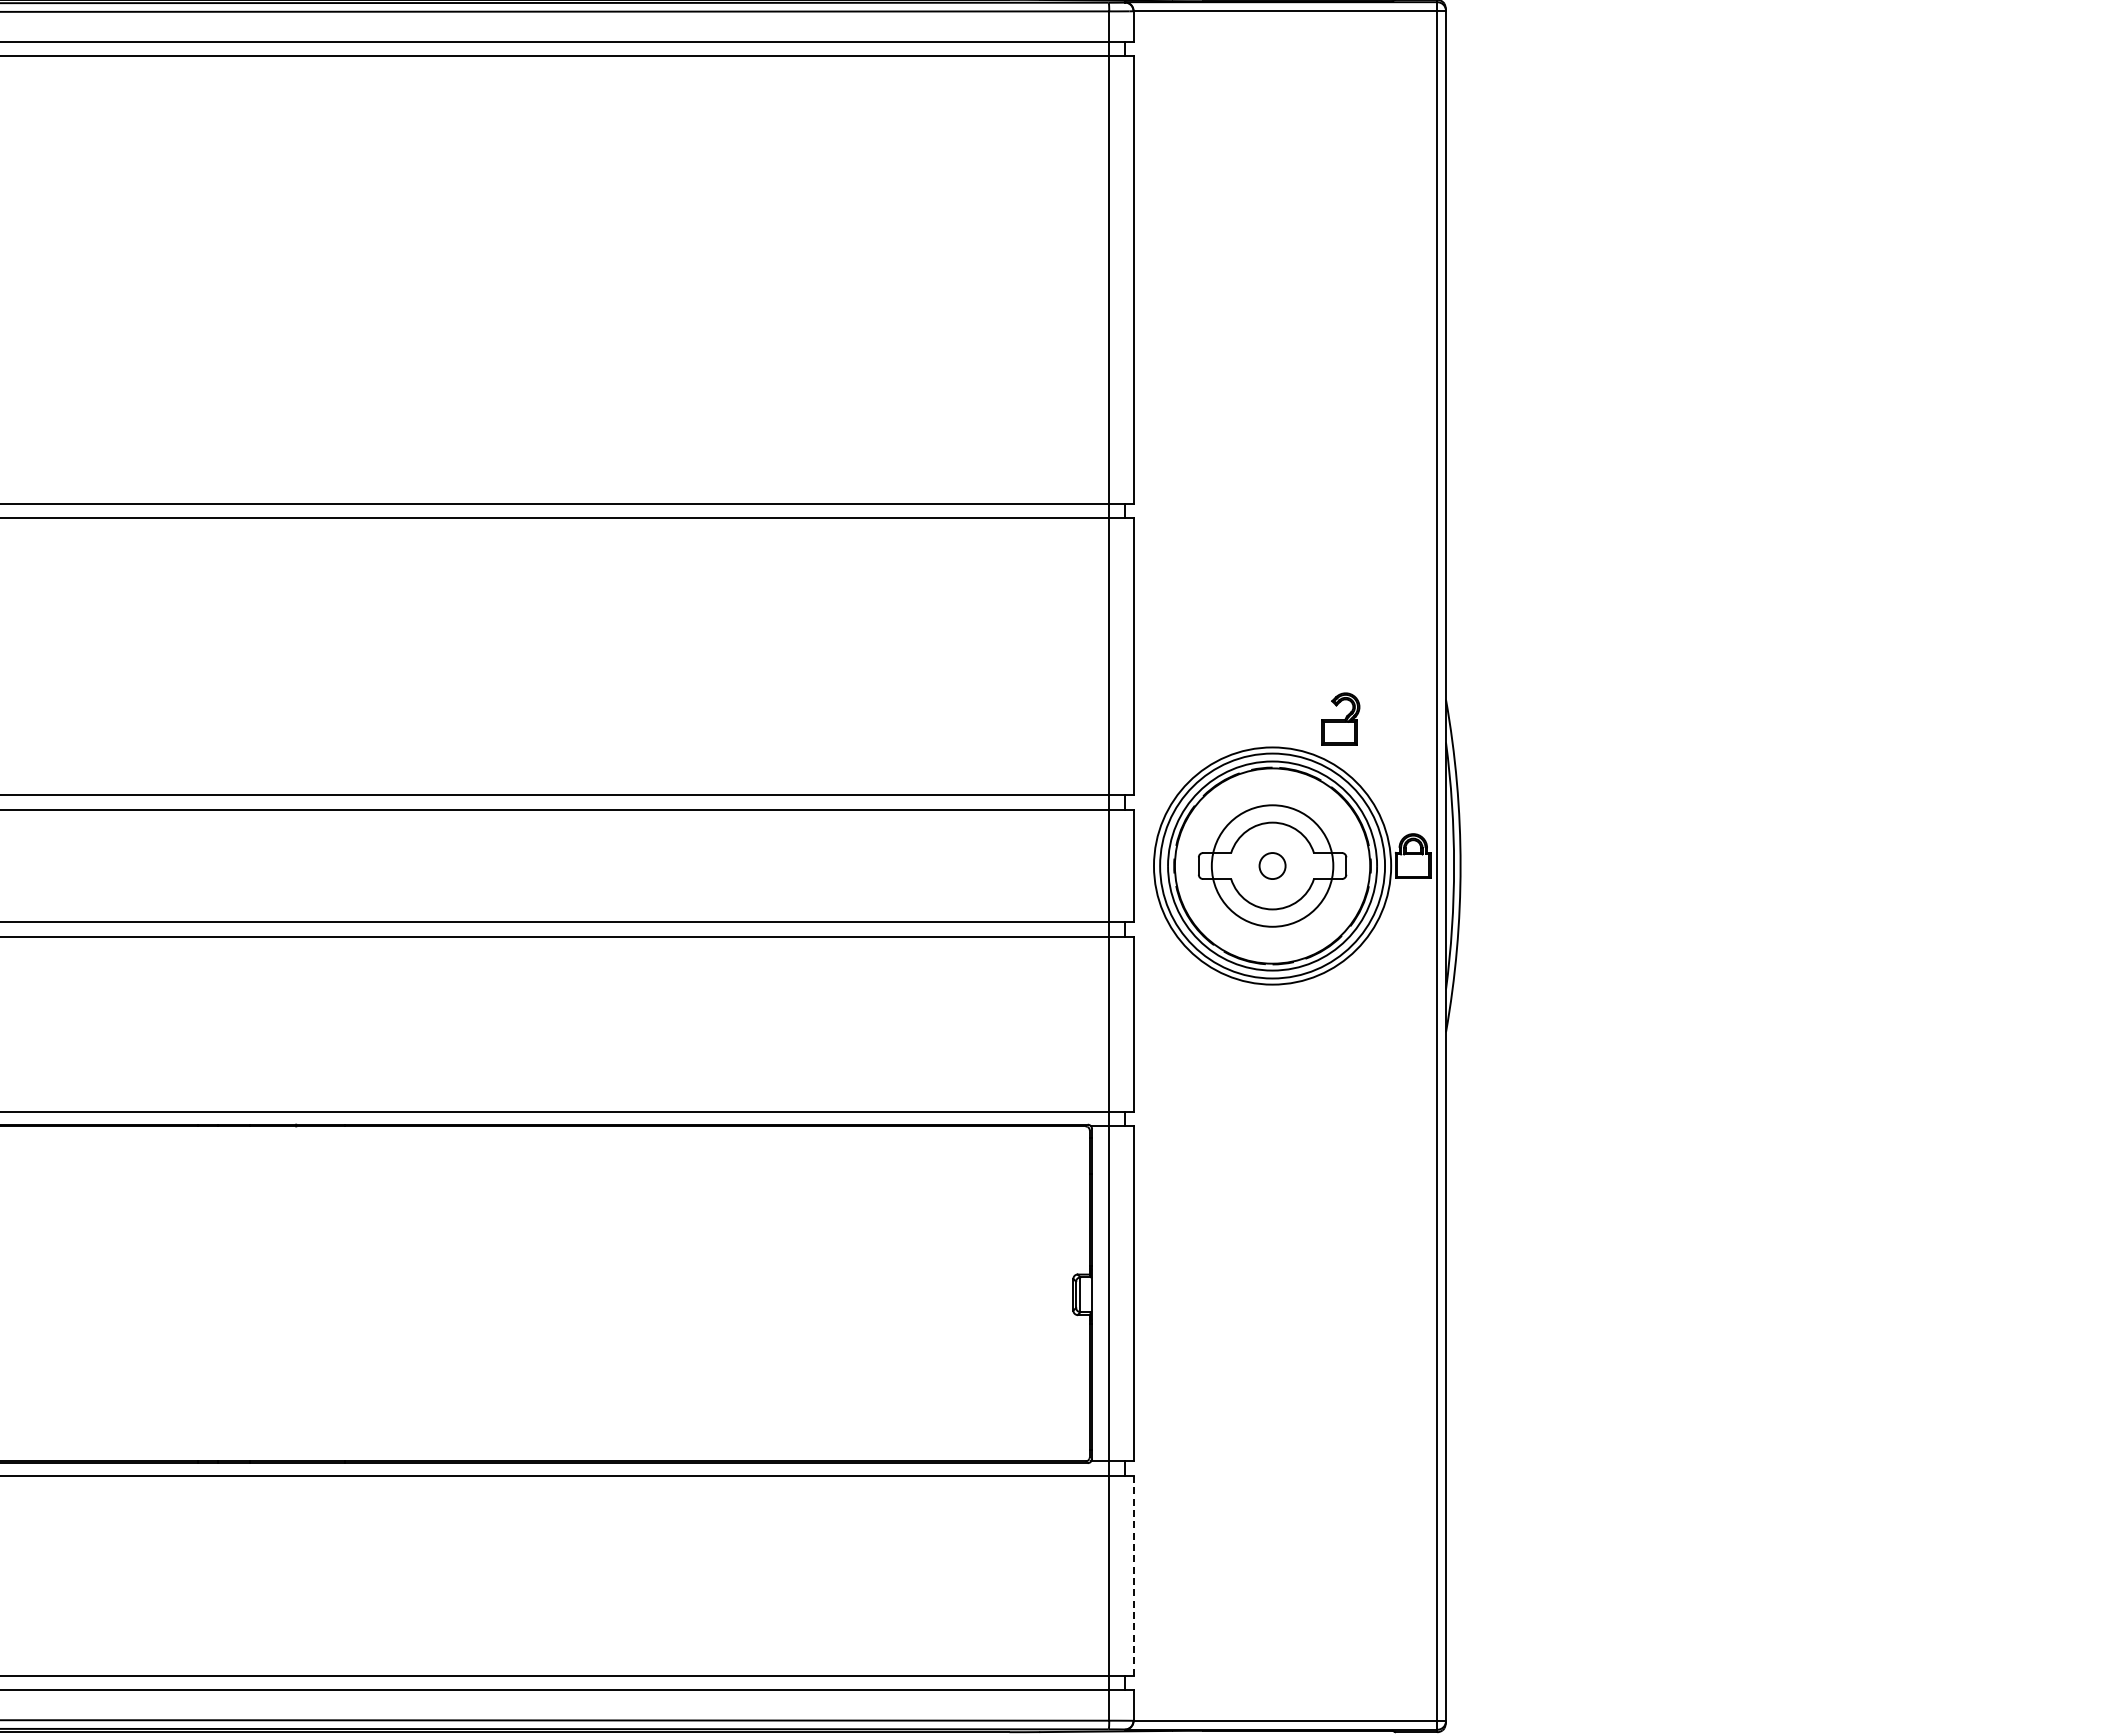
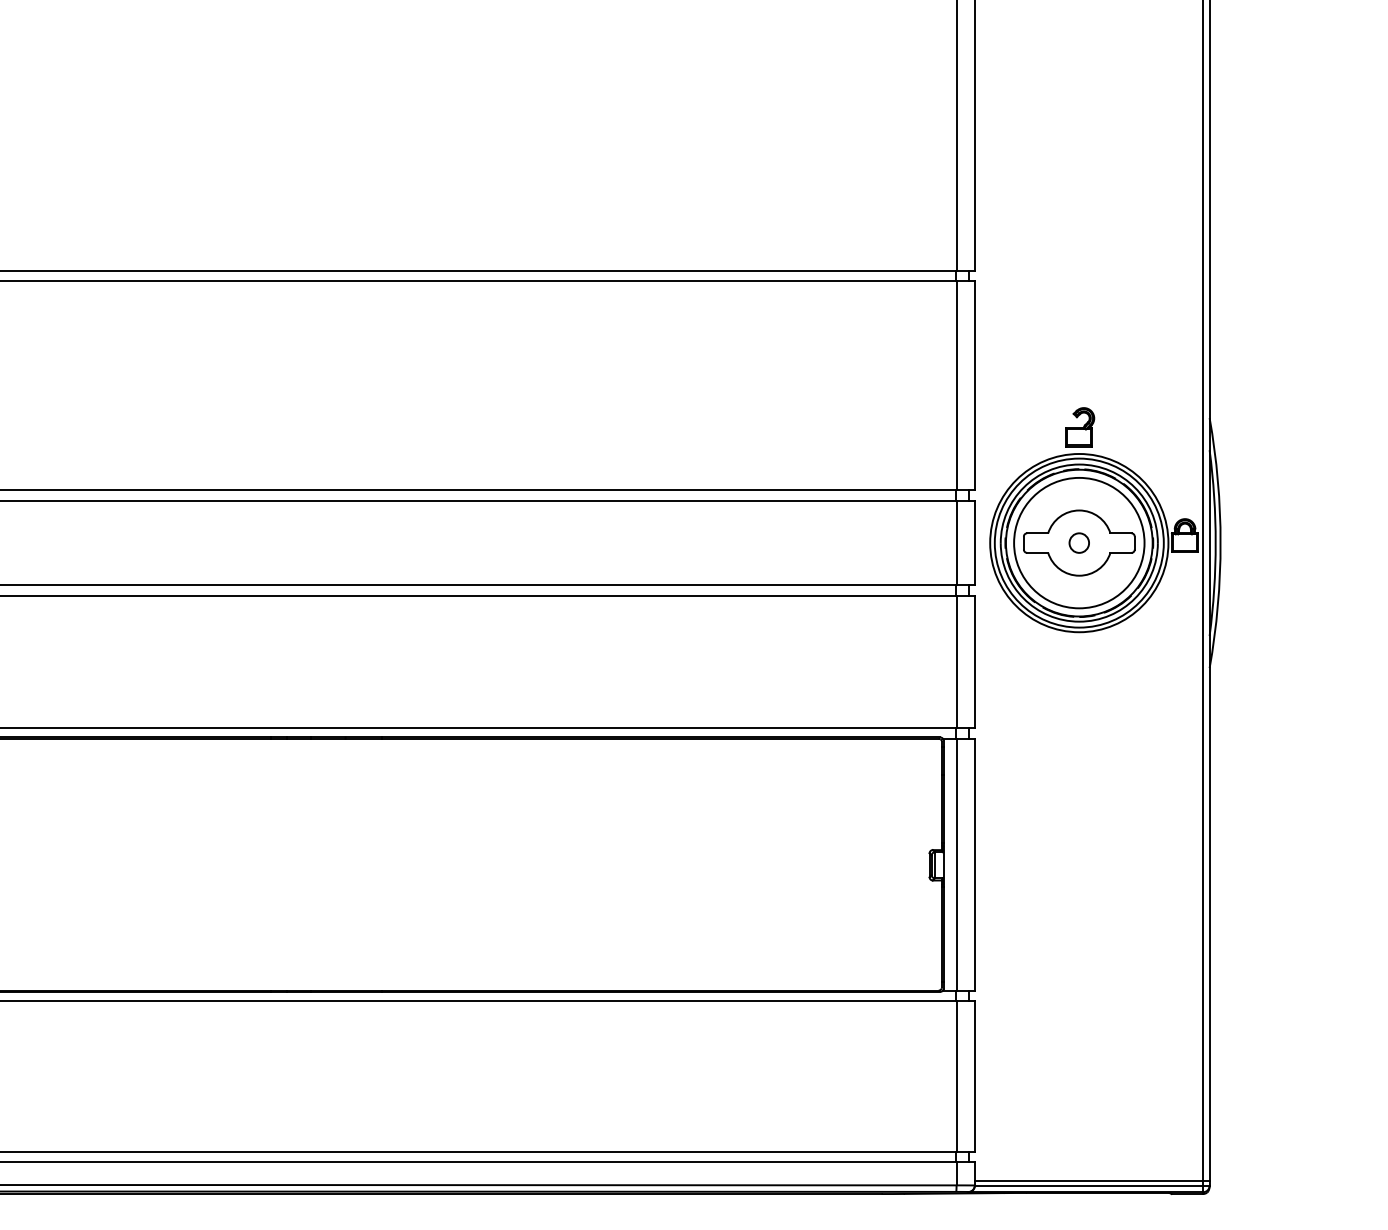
part: (1340, 718) -> (1080, 426), moved
circle: (1272, 865) -> (1079, 542), size x1.43
line: (1133, 1575) -> (974, 1076), dashed -> solid
line: (1289, 1714) -> (1092, 1180), added

